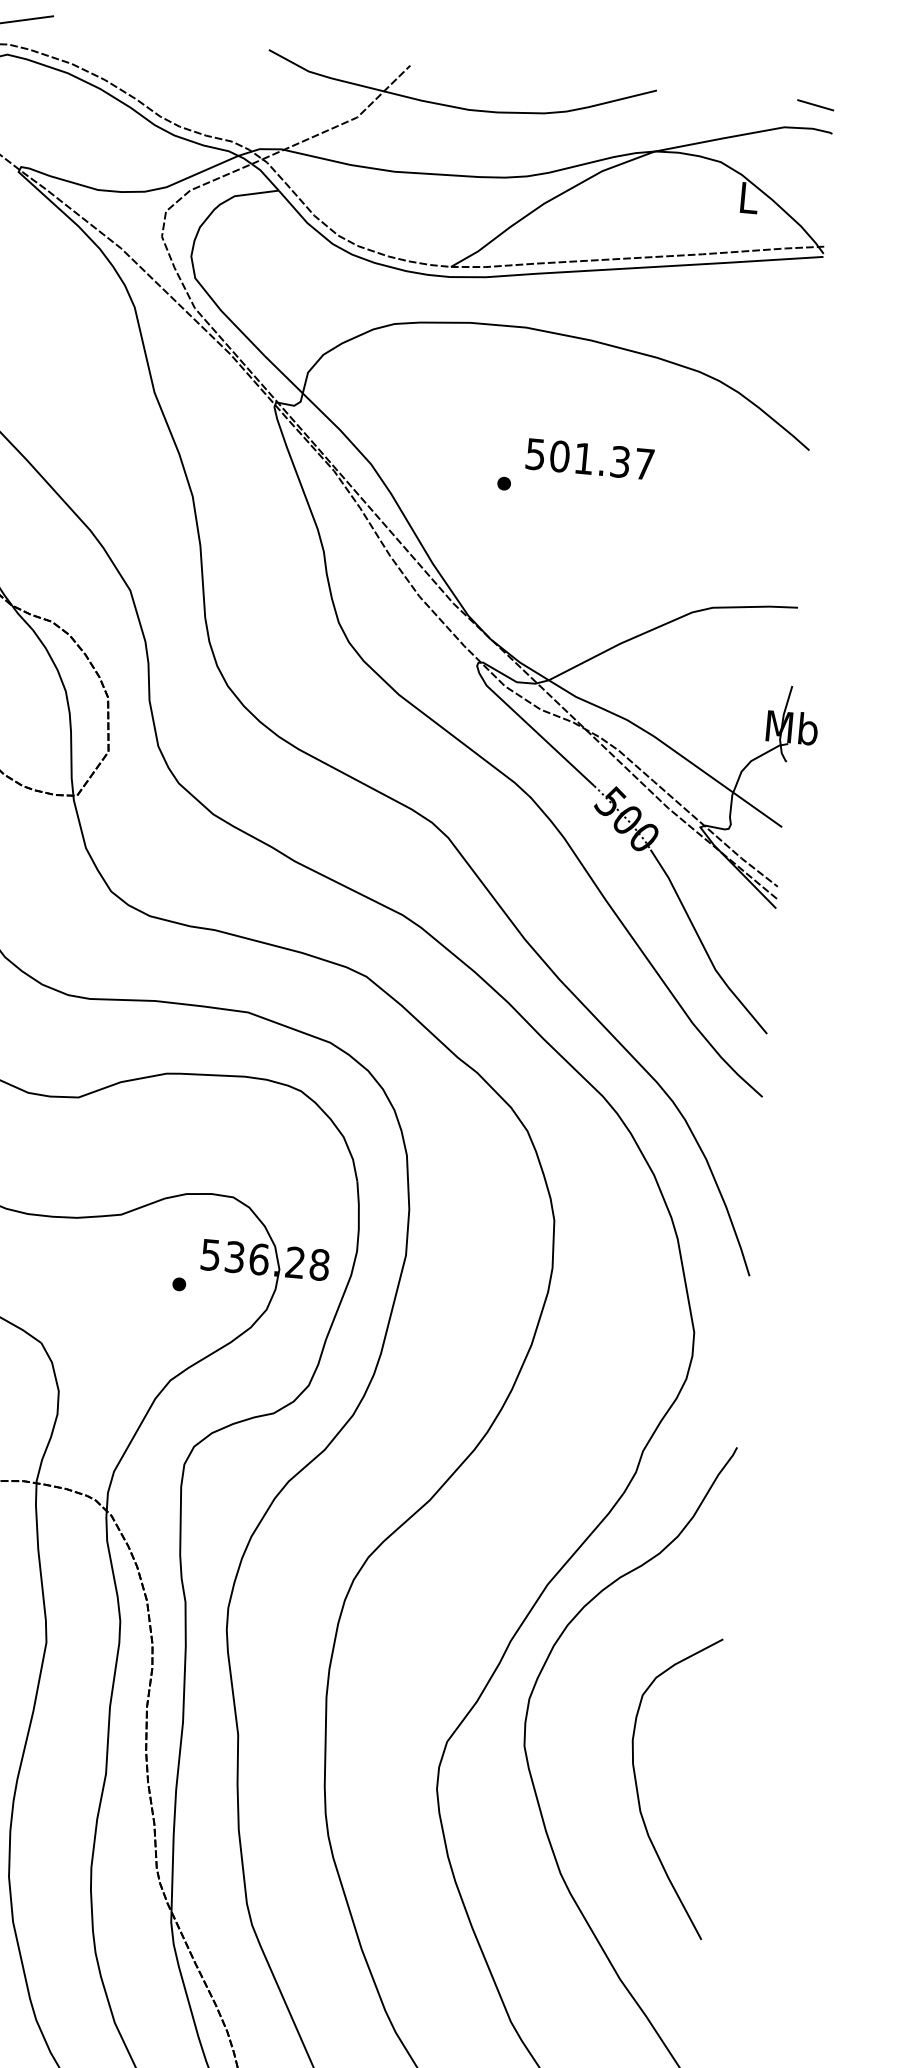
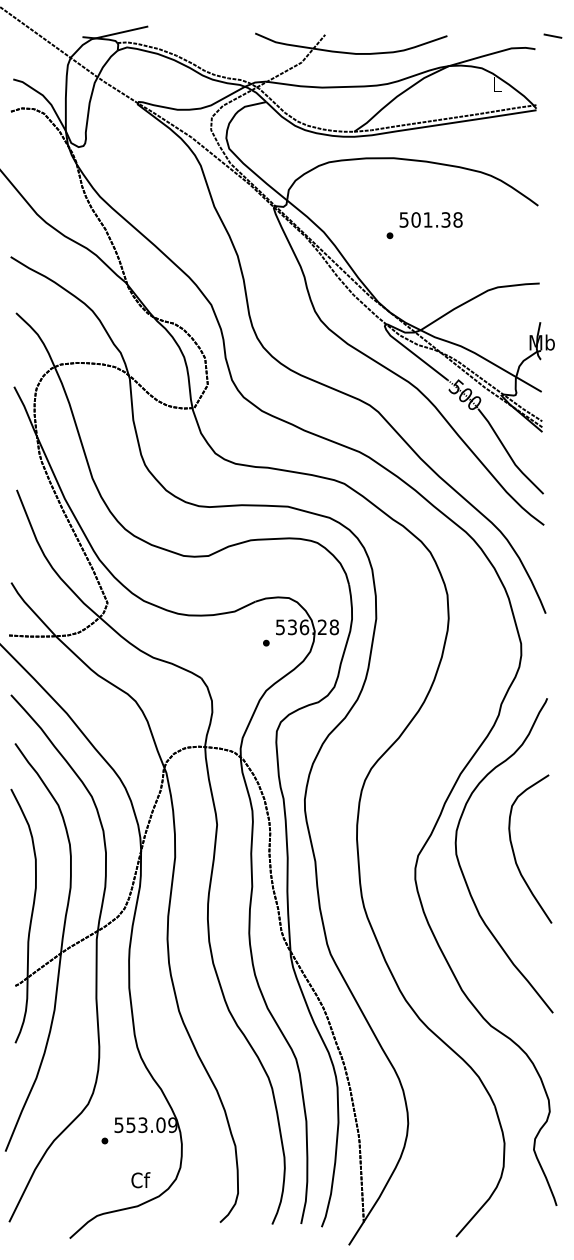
line: (814, 103) -> (552, 35), moved
text: (643, 463) -> (457, 219), 501.37 -> 501.38
curve: (639, 1787) -> (514, 851), moved

